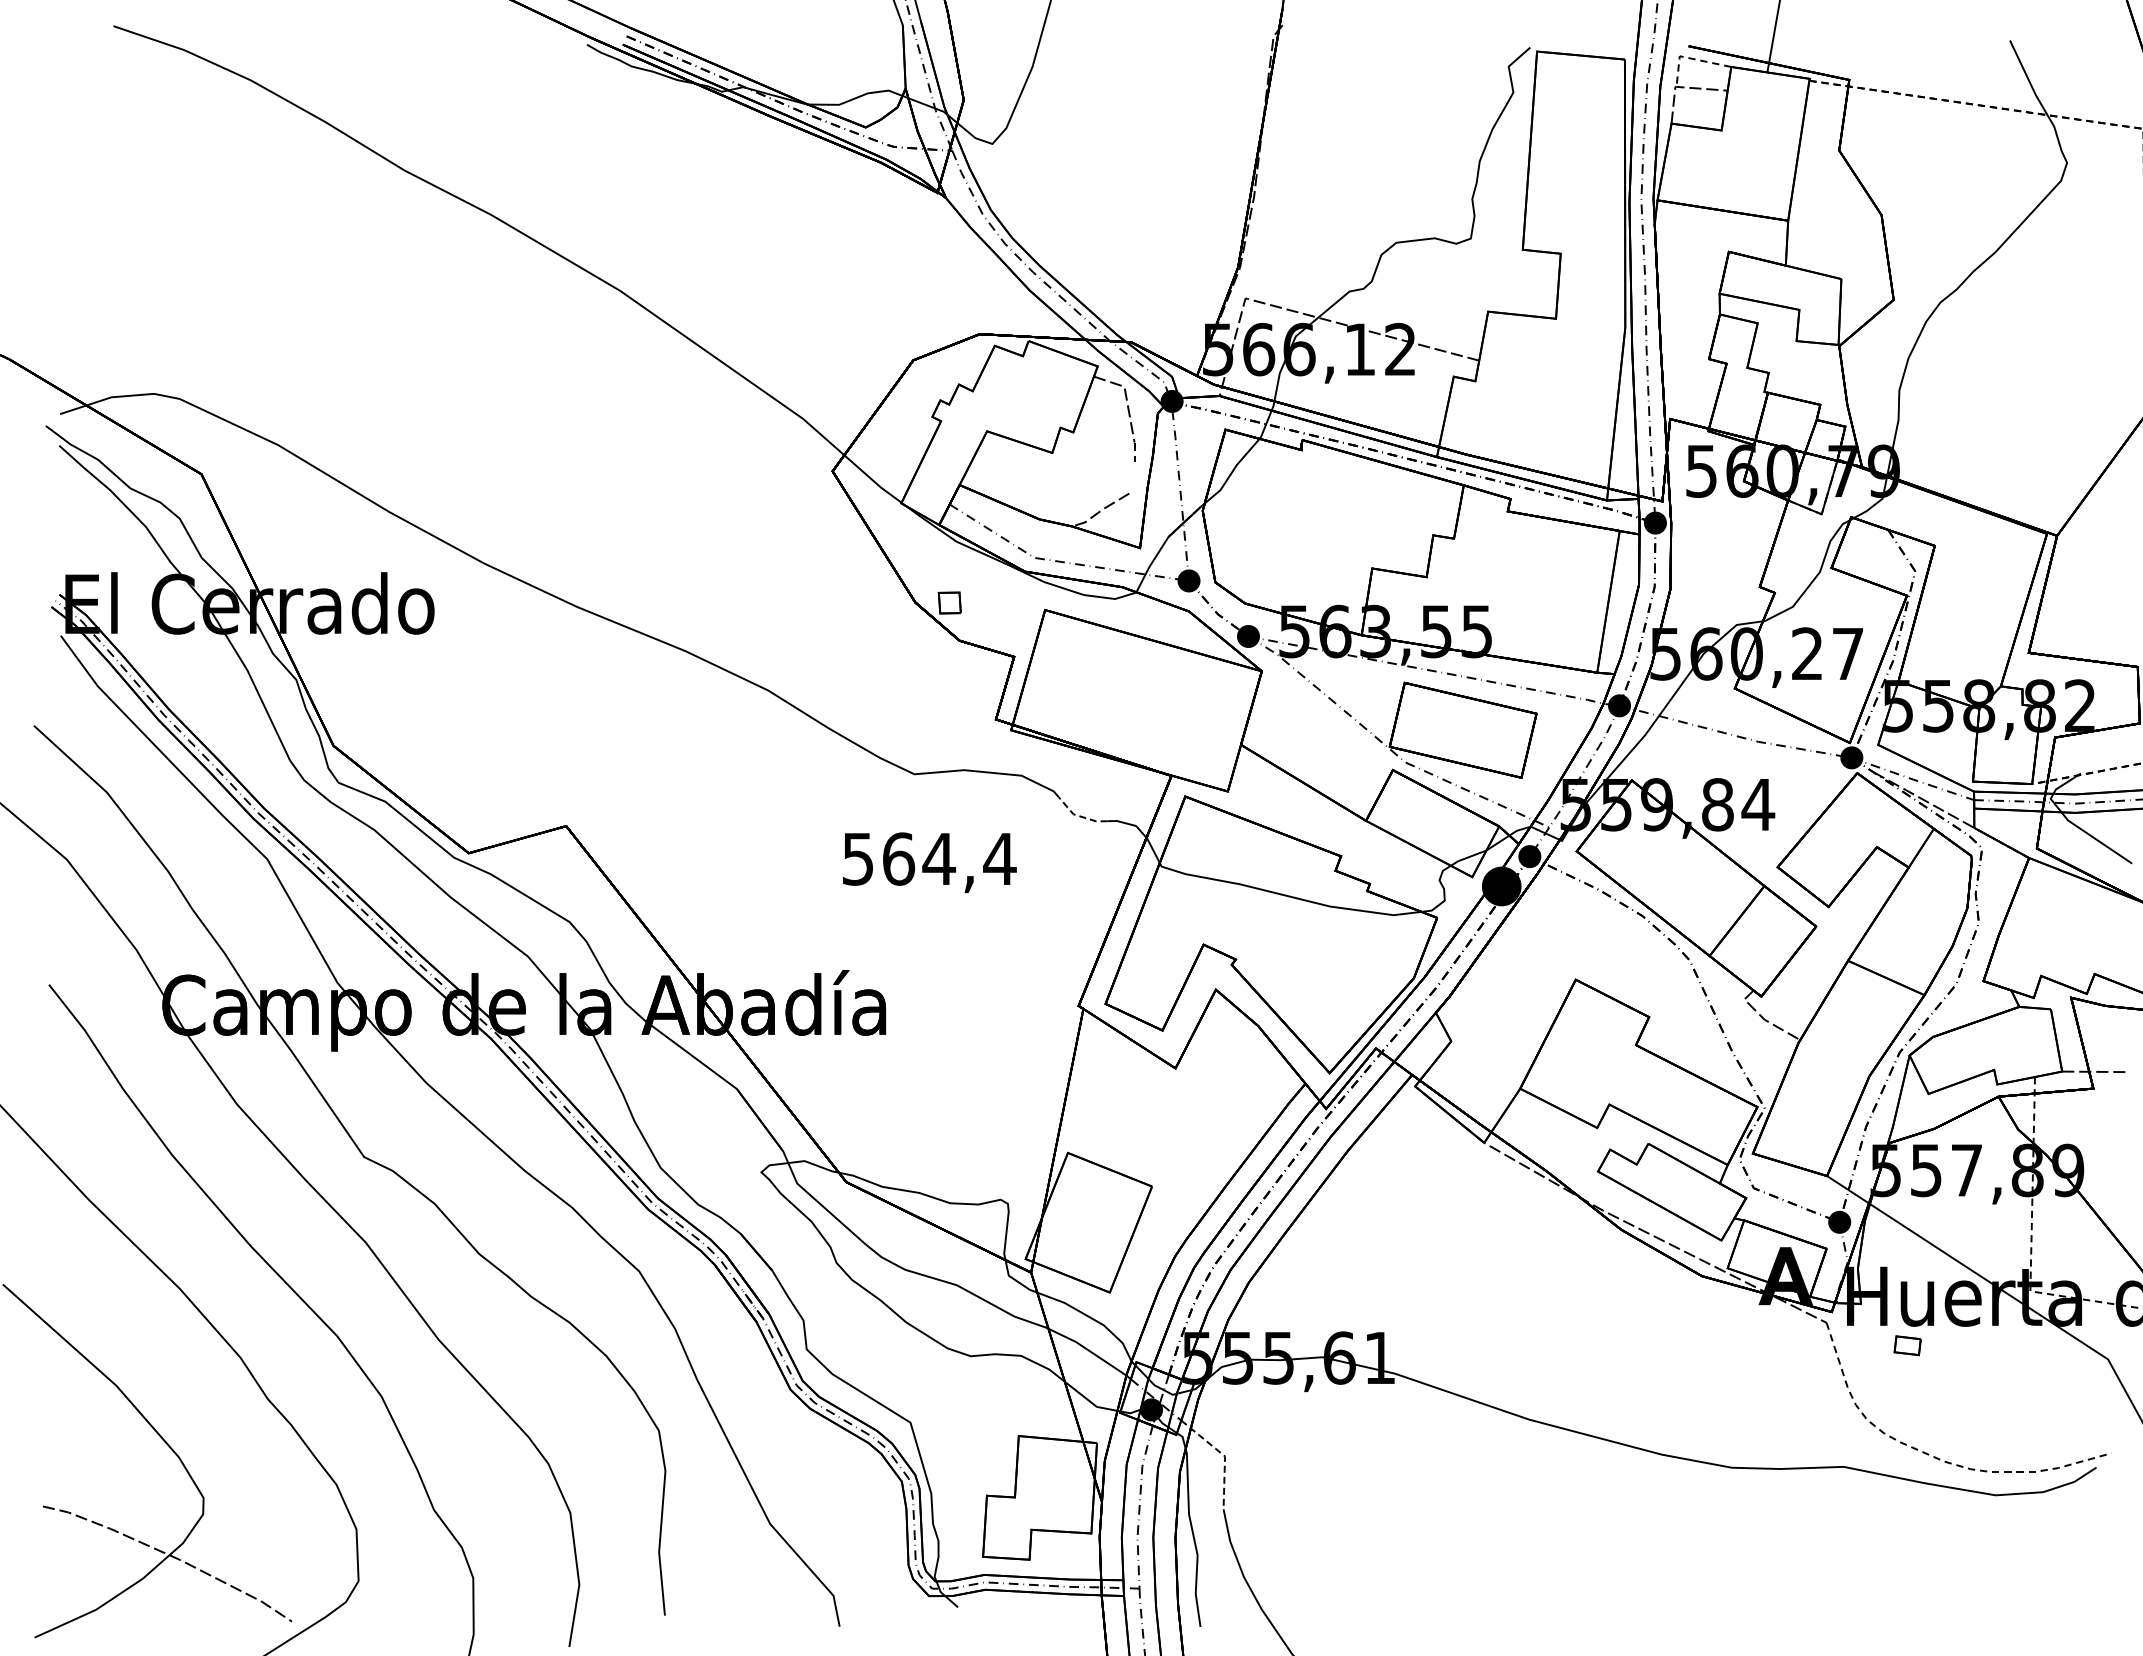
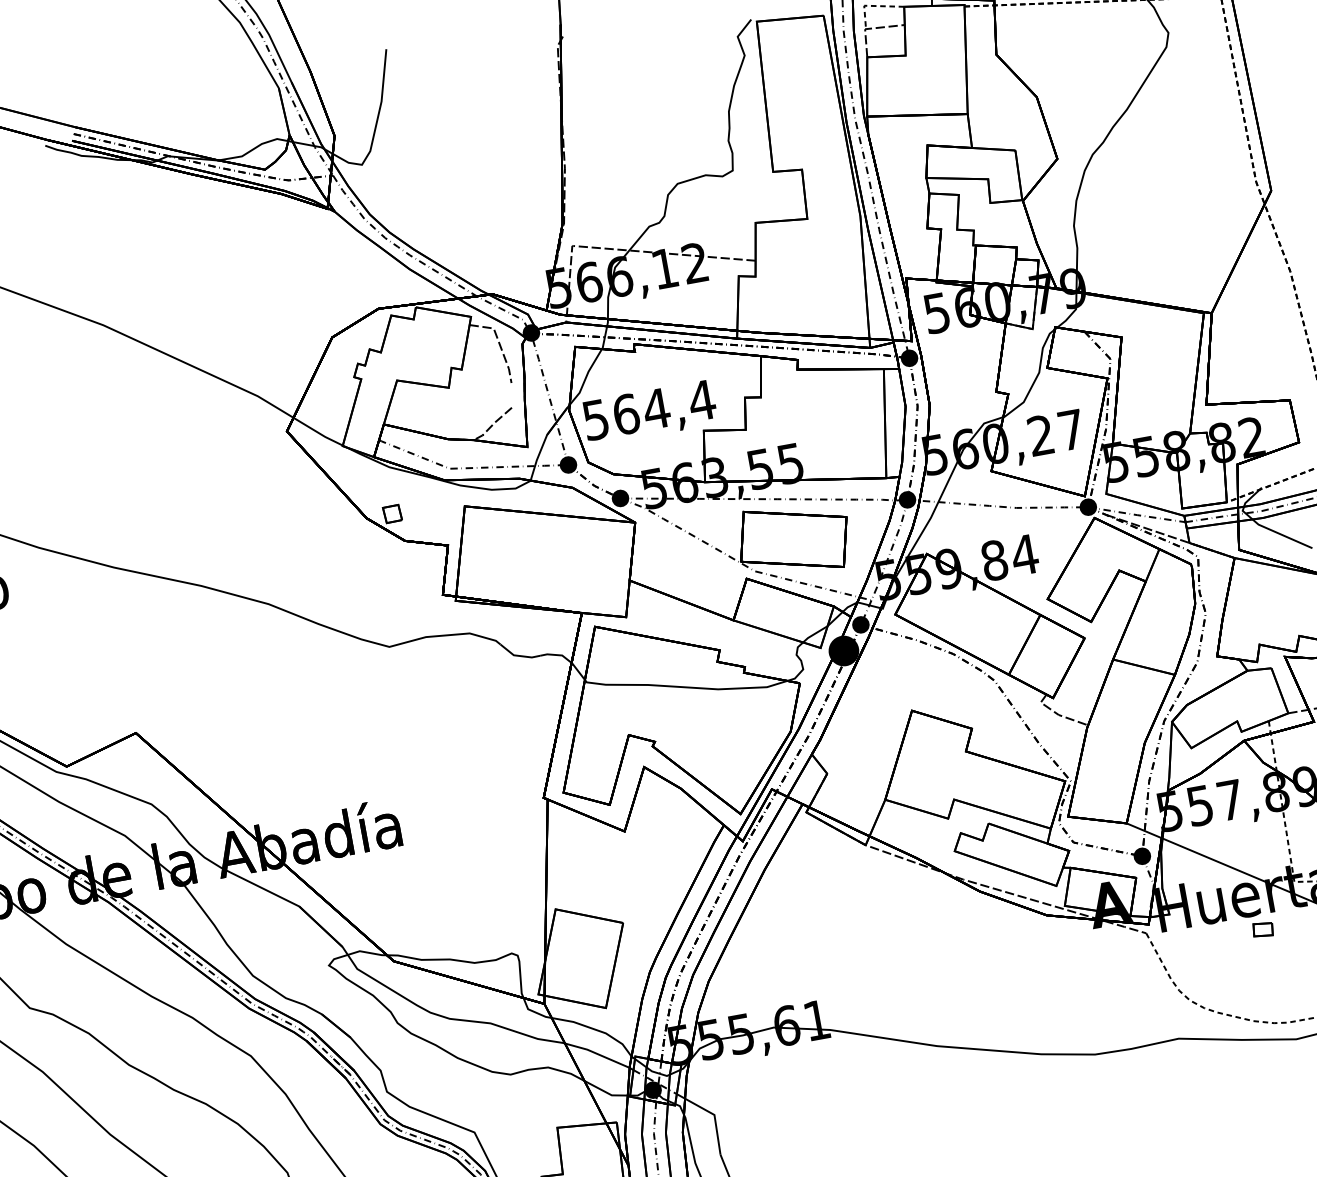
line: (1079, 816) -> (518, 656), dashed -> solid
text: (929, 862) -> (649, 412), moved
part: (1907, 1345) -> (1262, 929), moved
line: (1224, 1455) -> (713, 1114), dashed -> solid

